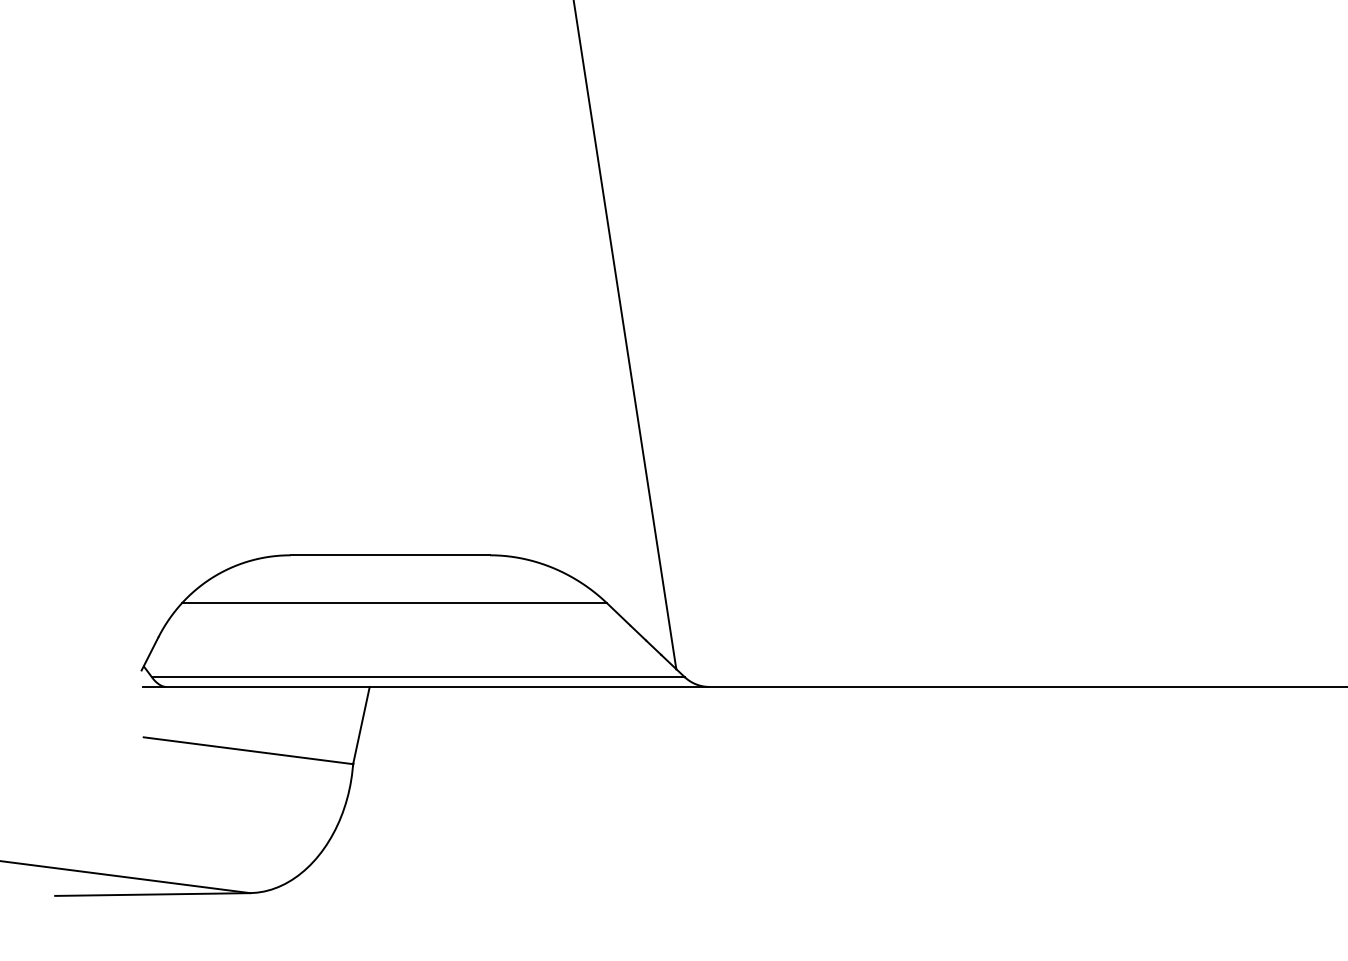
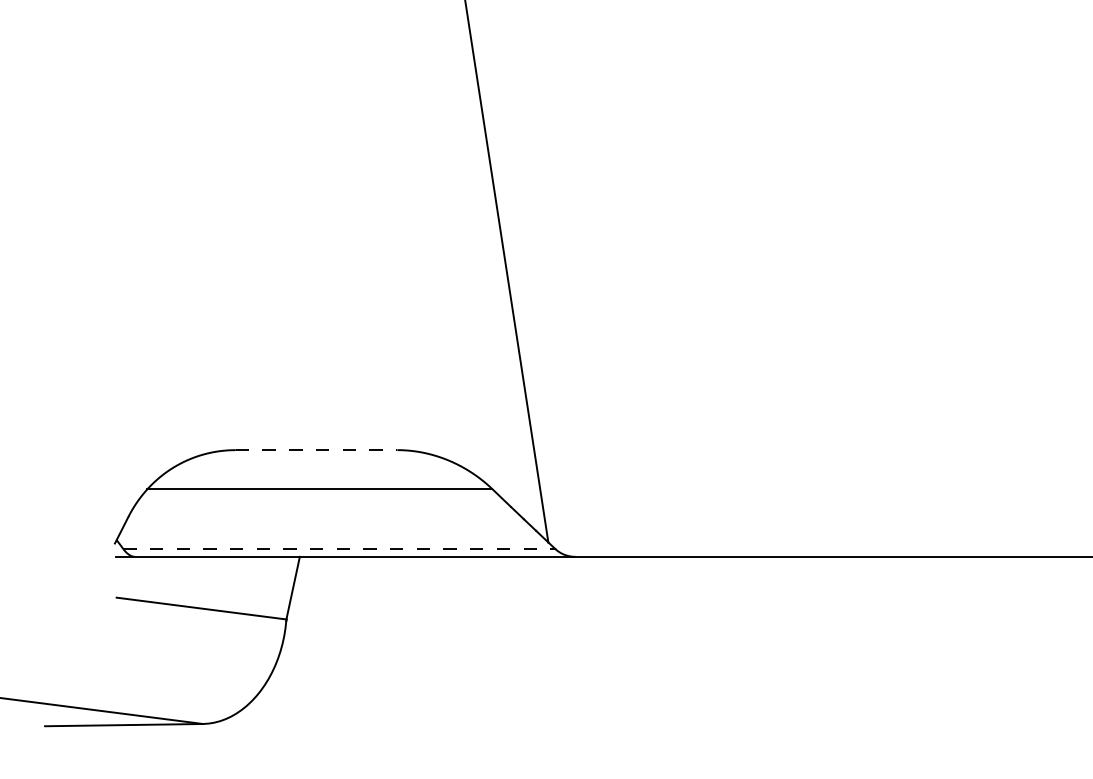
line: (390, 555) -> (316, 450), solid -> dashed
line: (418, 677) -> (339, 549), solid -> dashed

